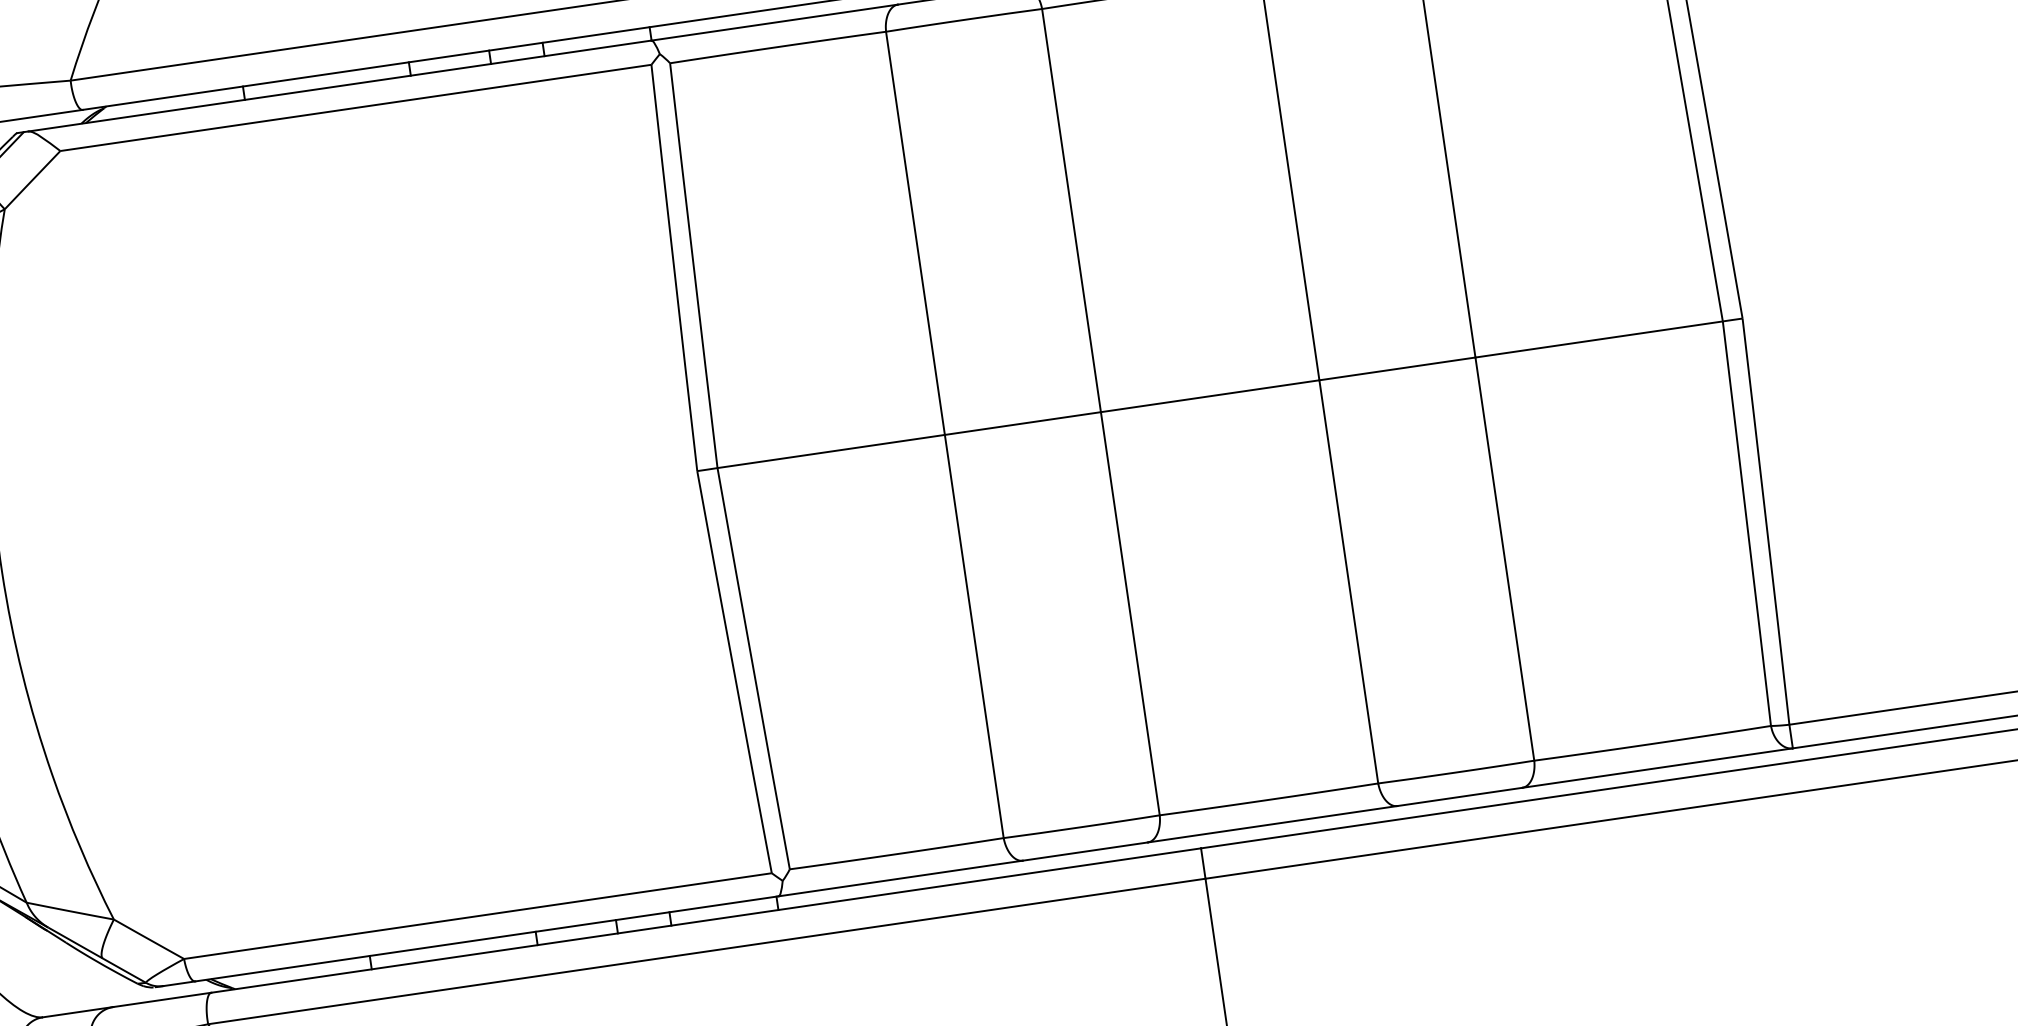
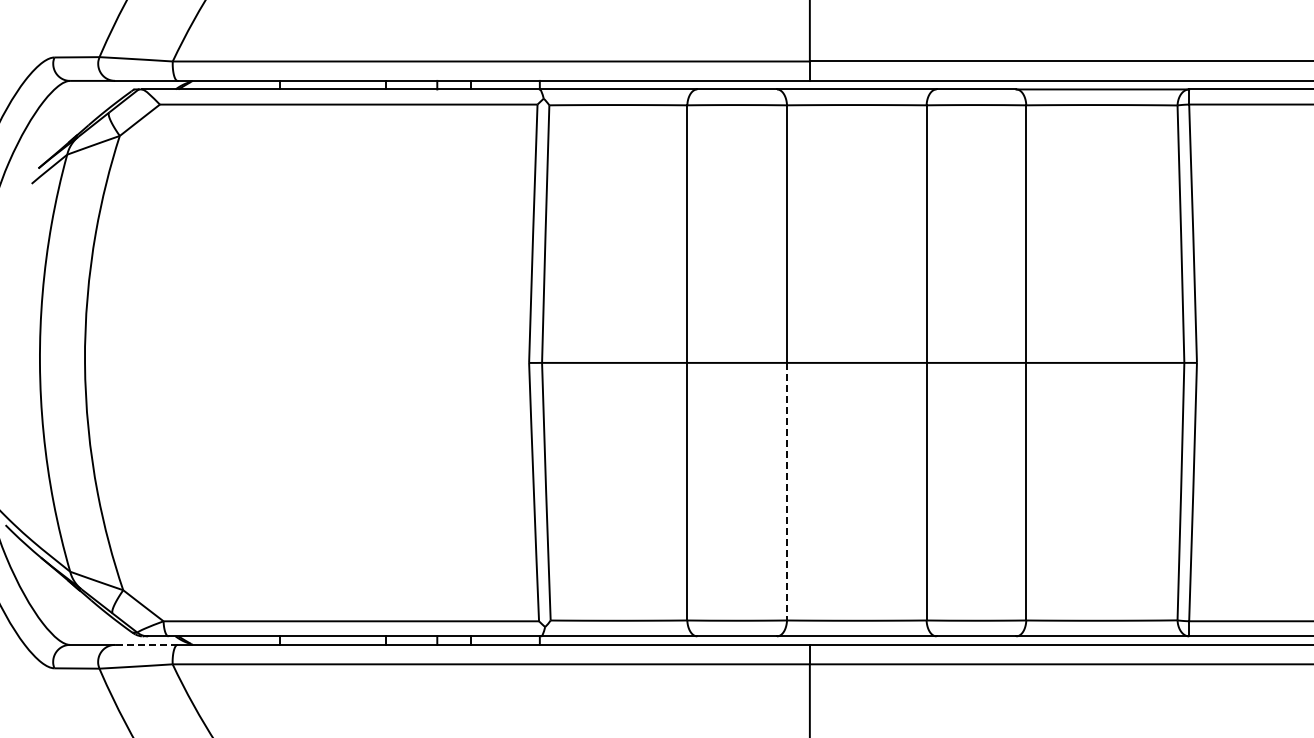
line: (1131, 613) -> (787, 491), solid -> dashed
line: (161, 999) -> (145, 644), solid -> dashed

